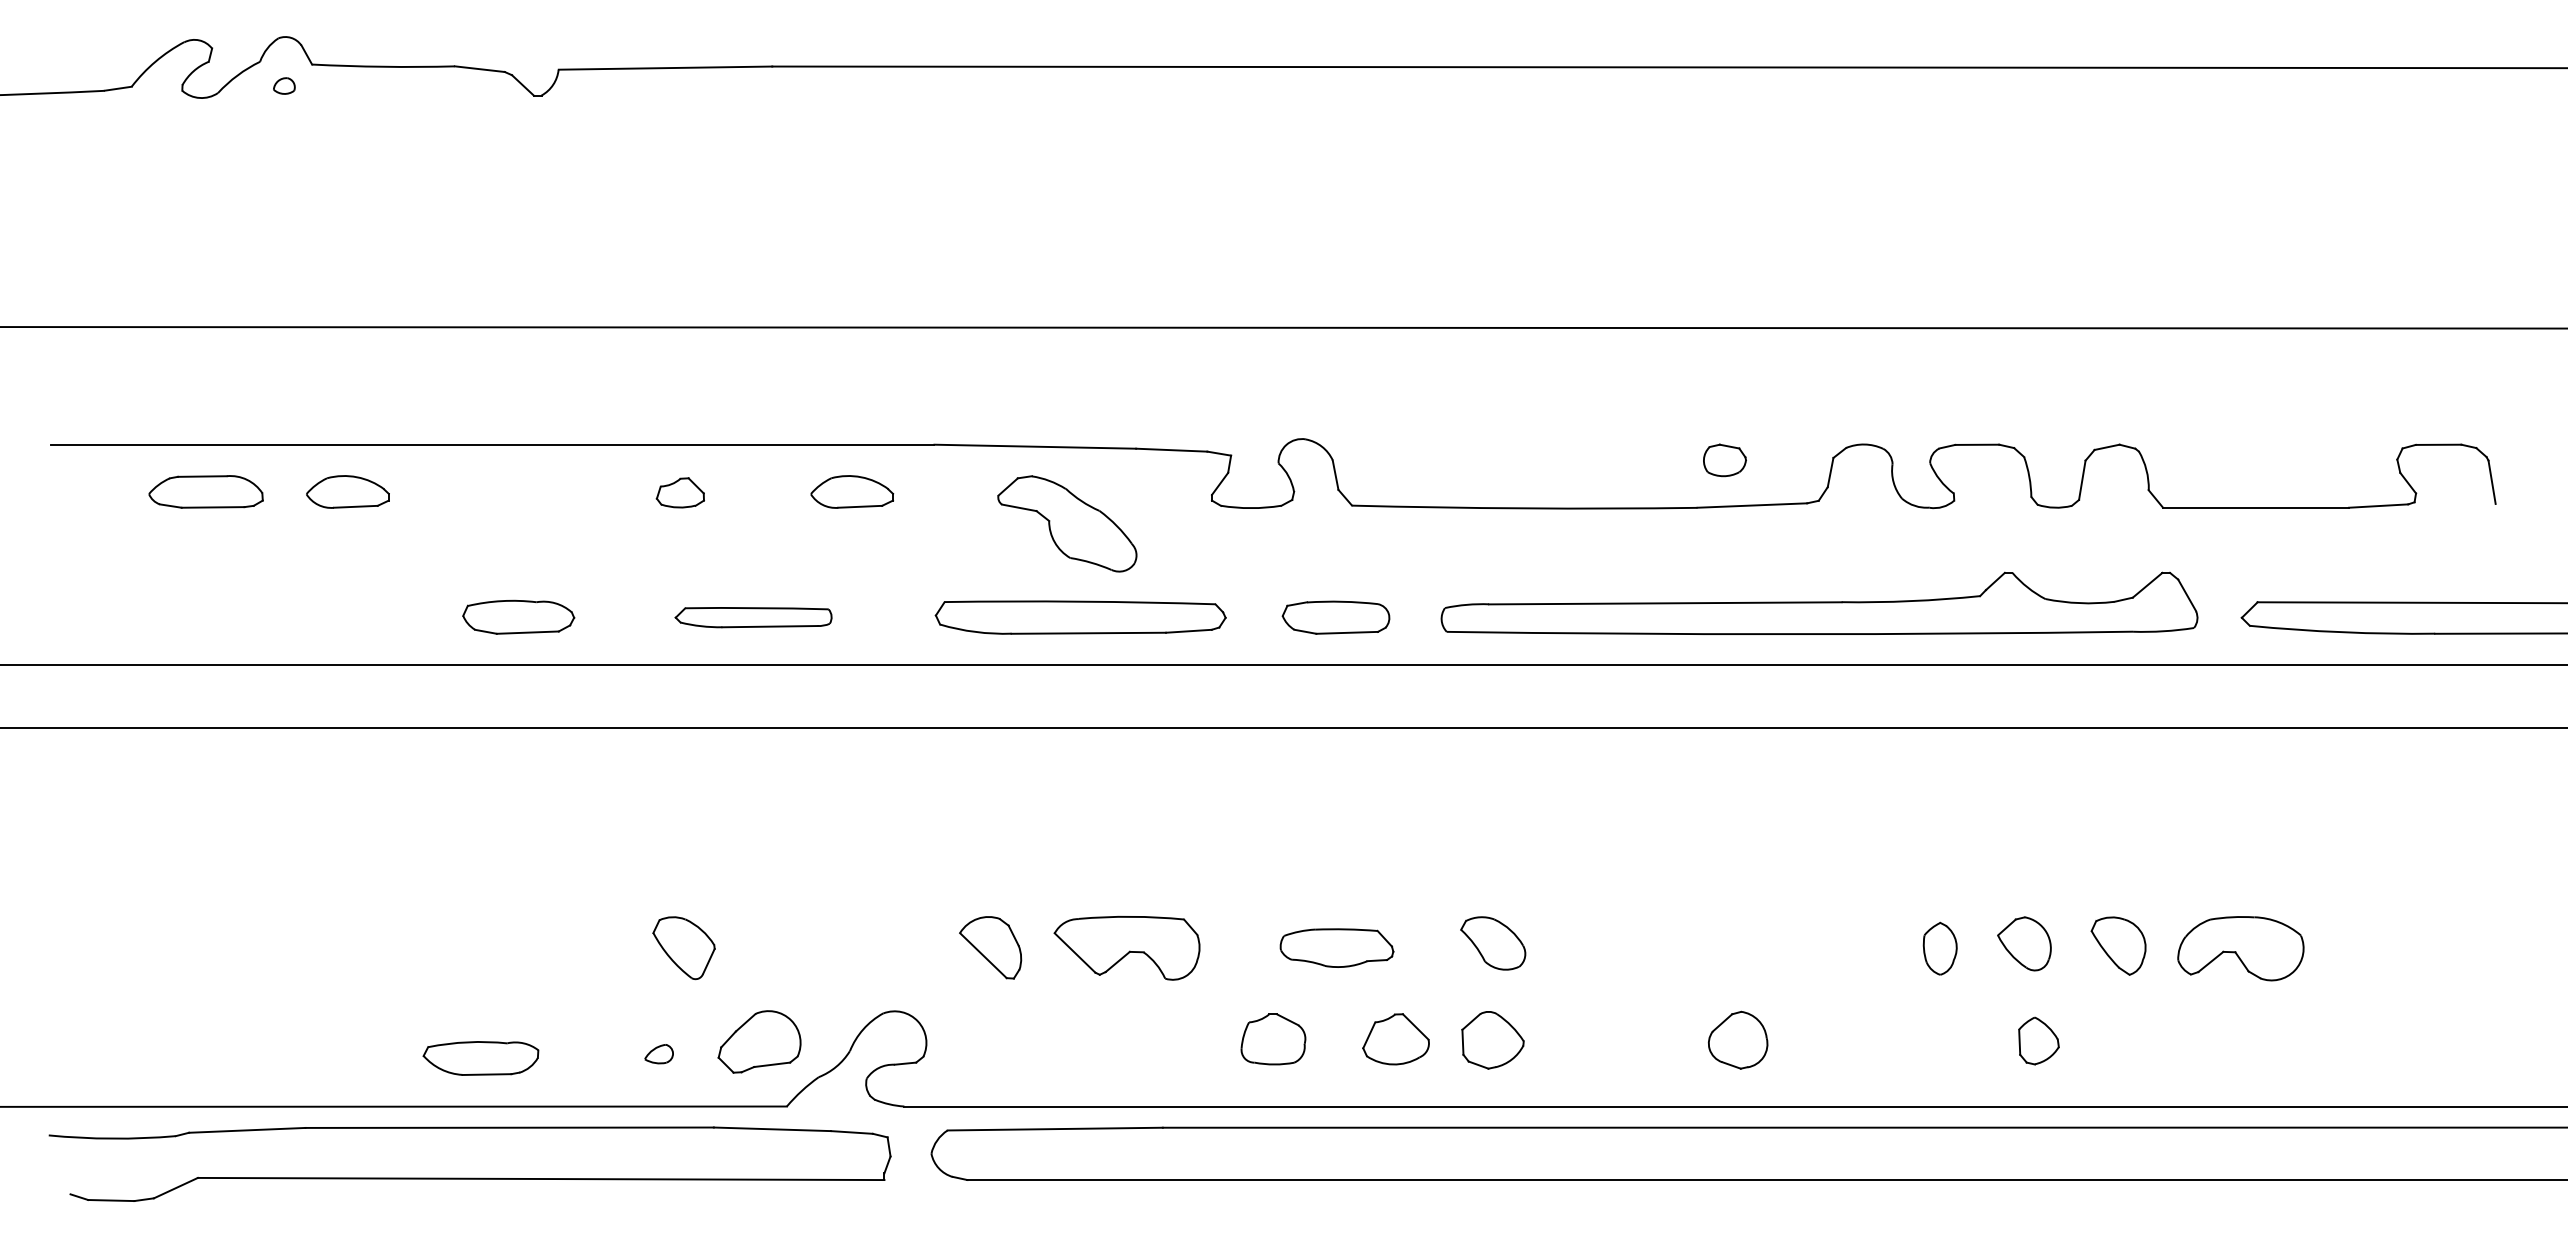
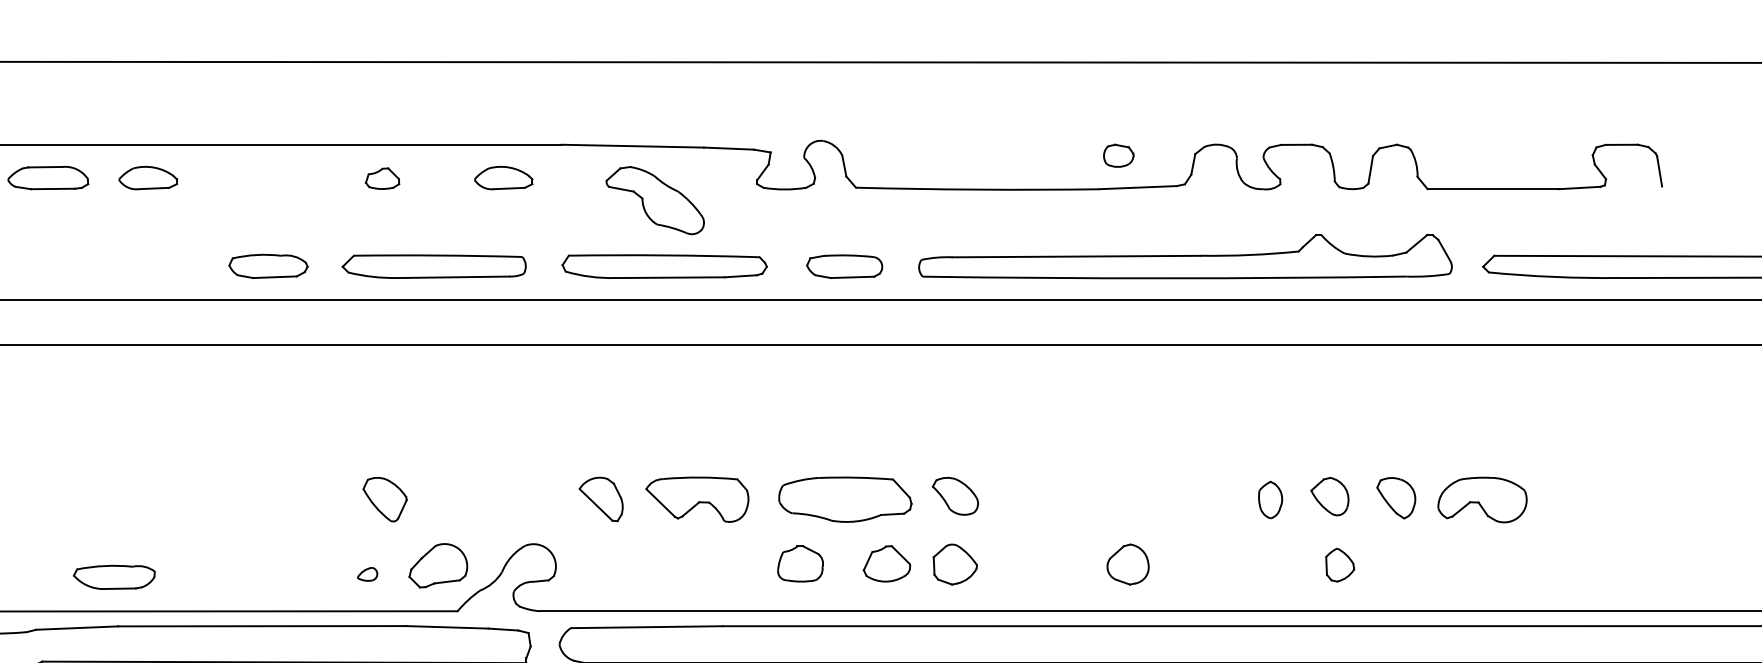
part: (753, 617) -> (434, 266), size x1.67
part: (1336, 947) -> (845, 499), size x1.67
part: (480, 1058) -> (114, 577), moved

